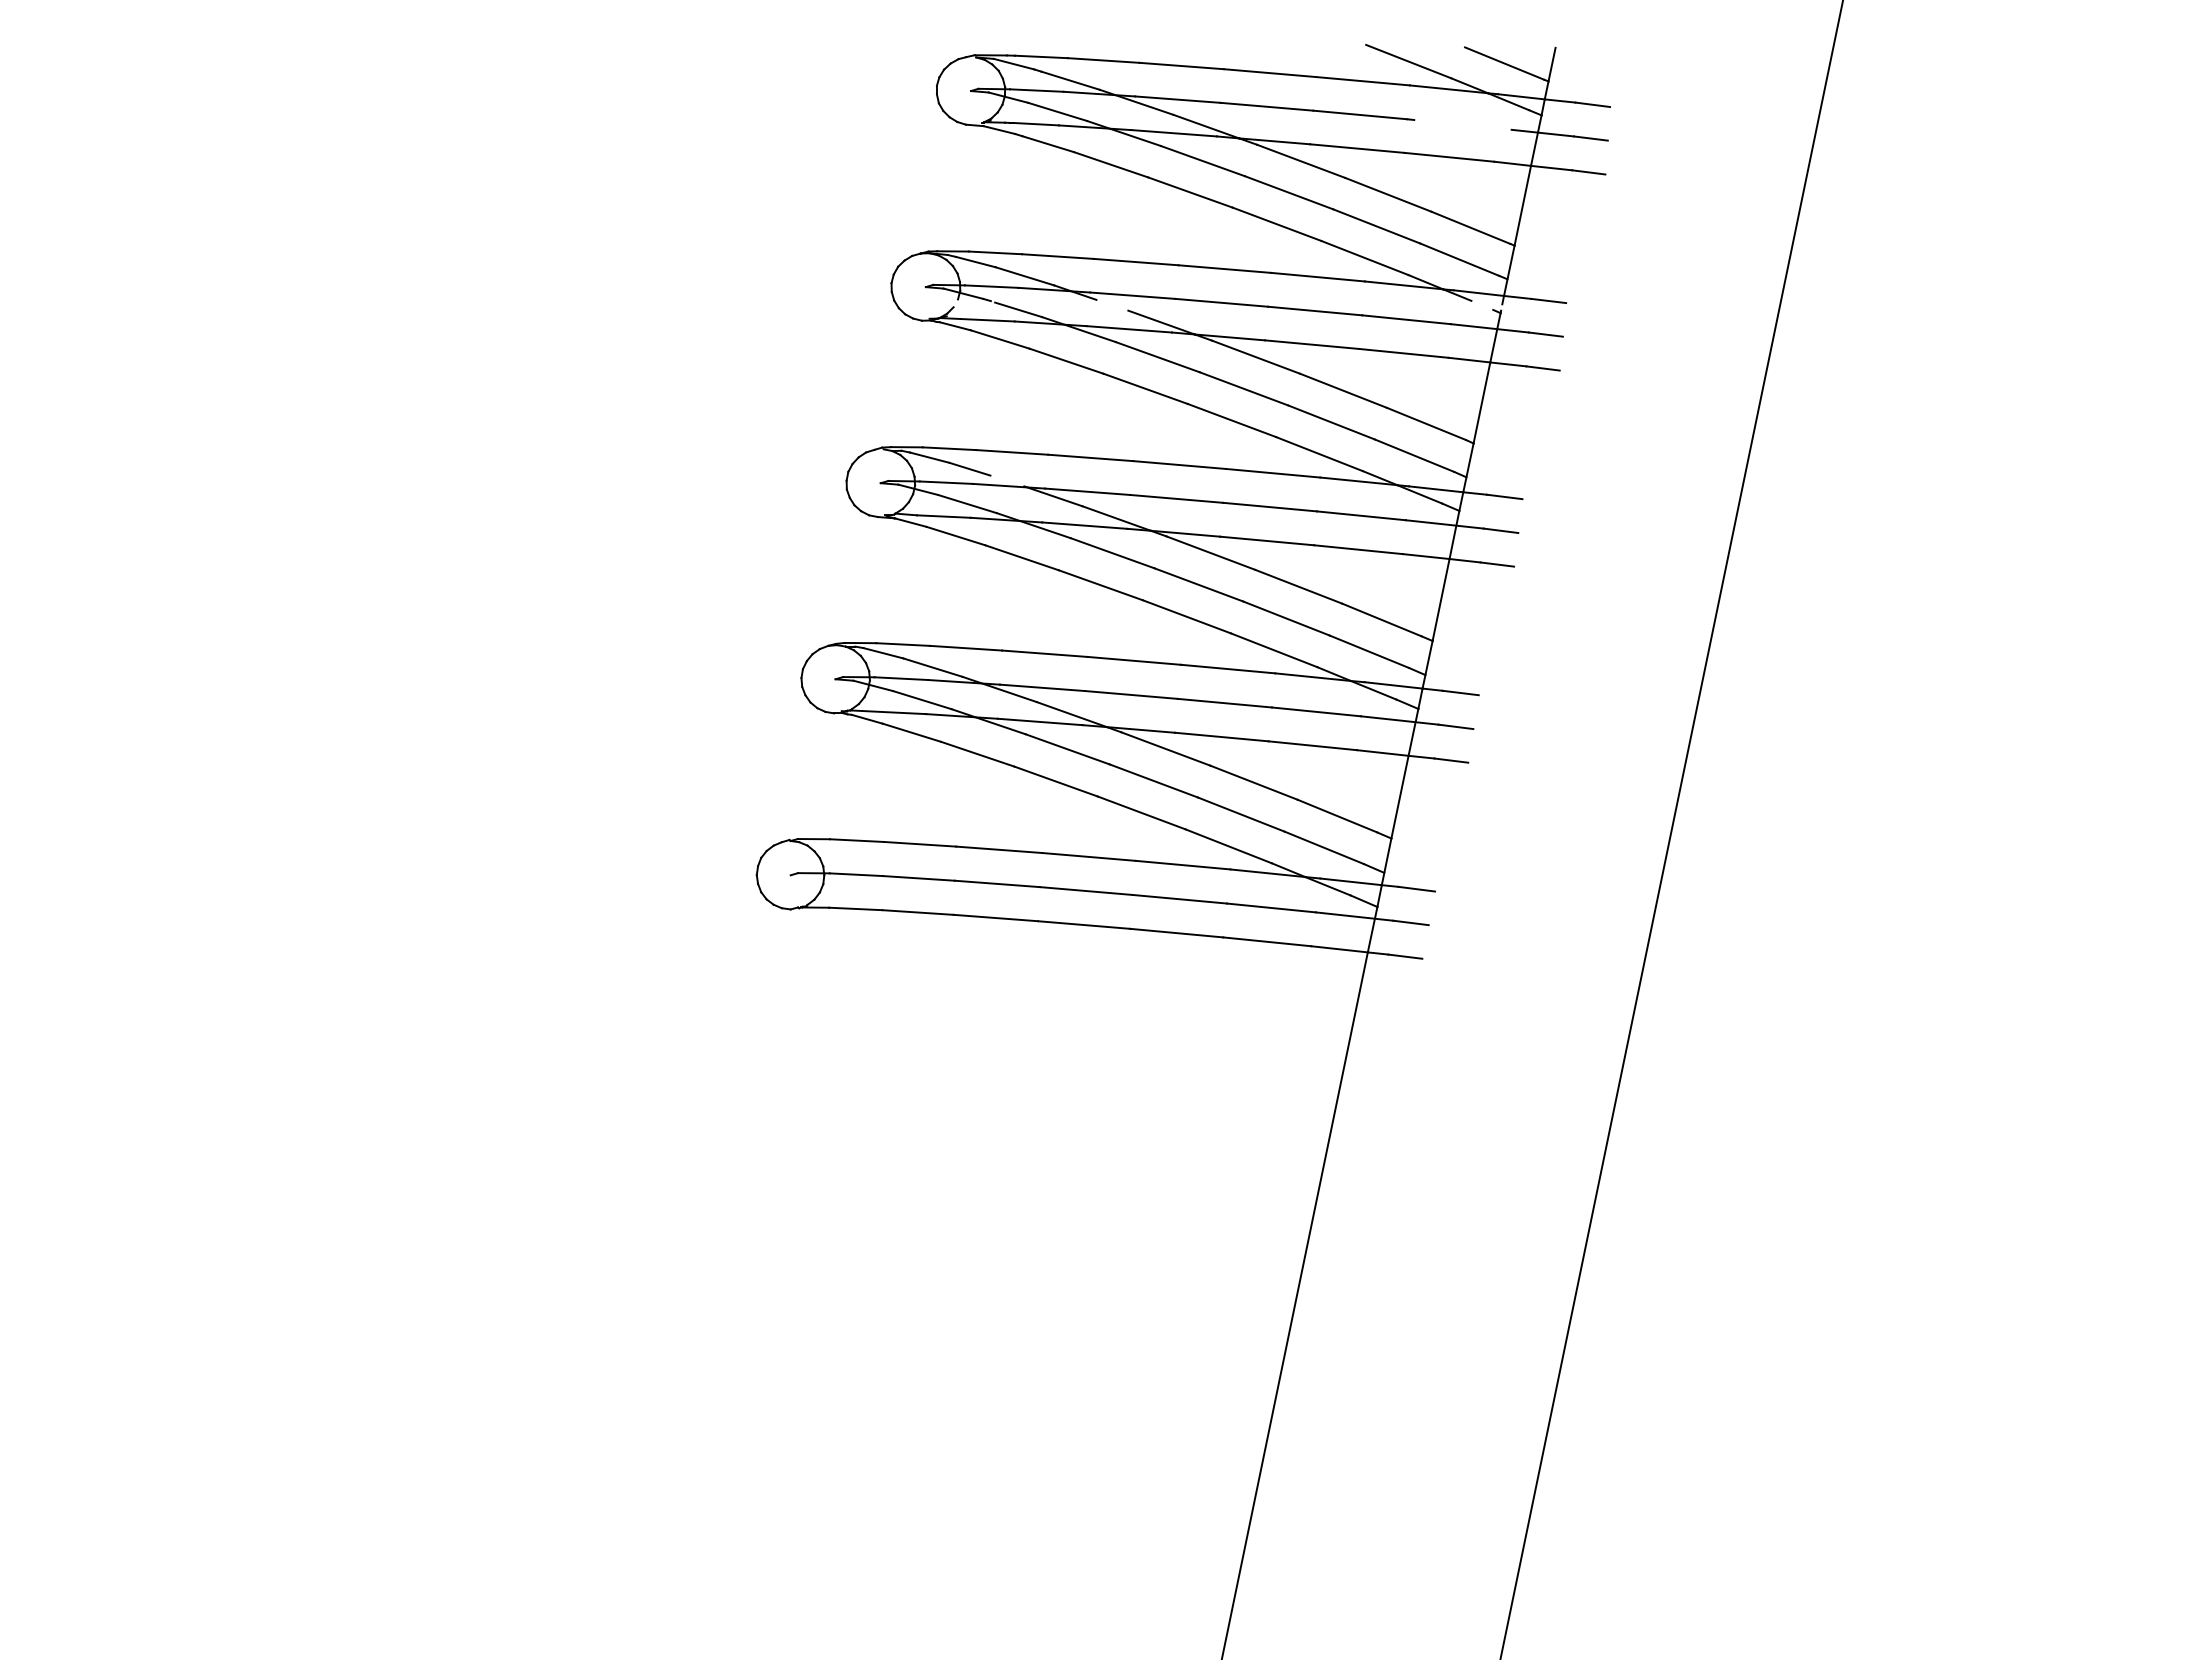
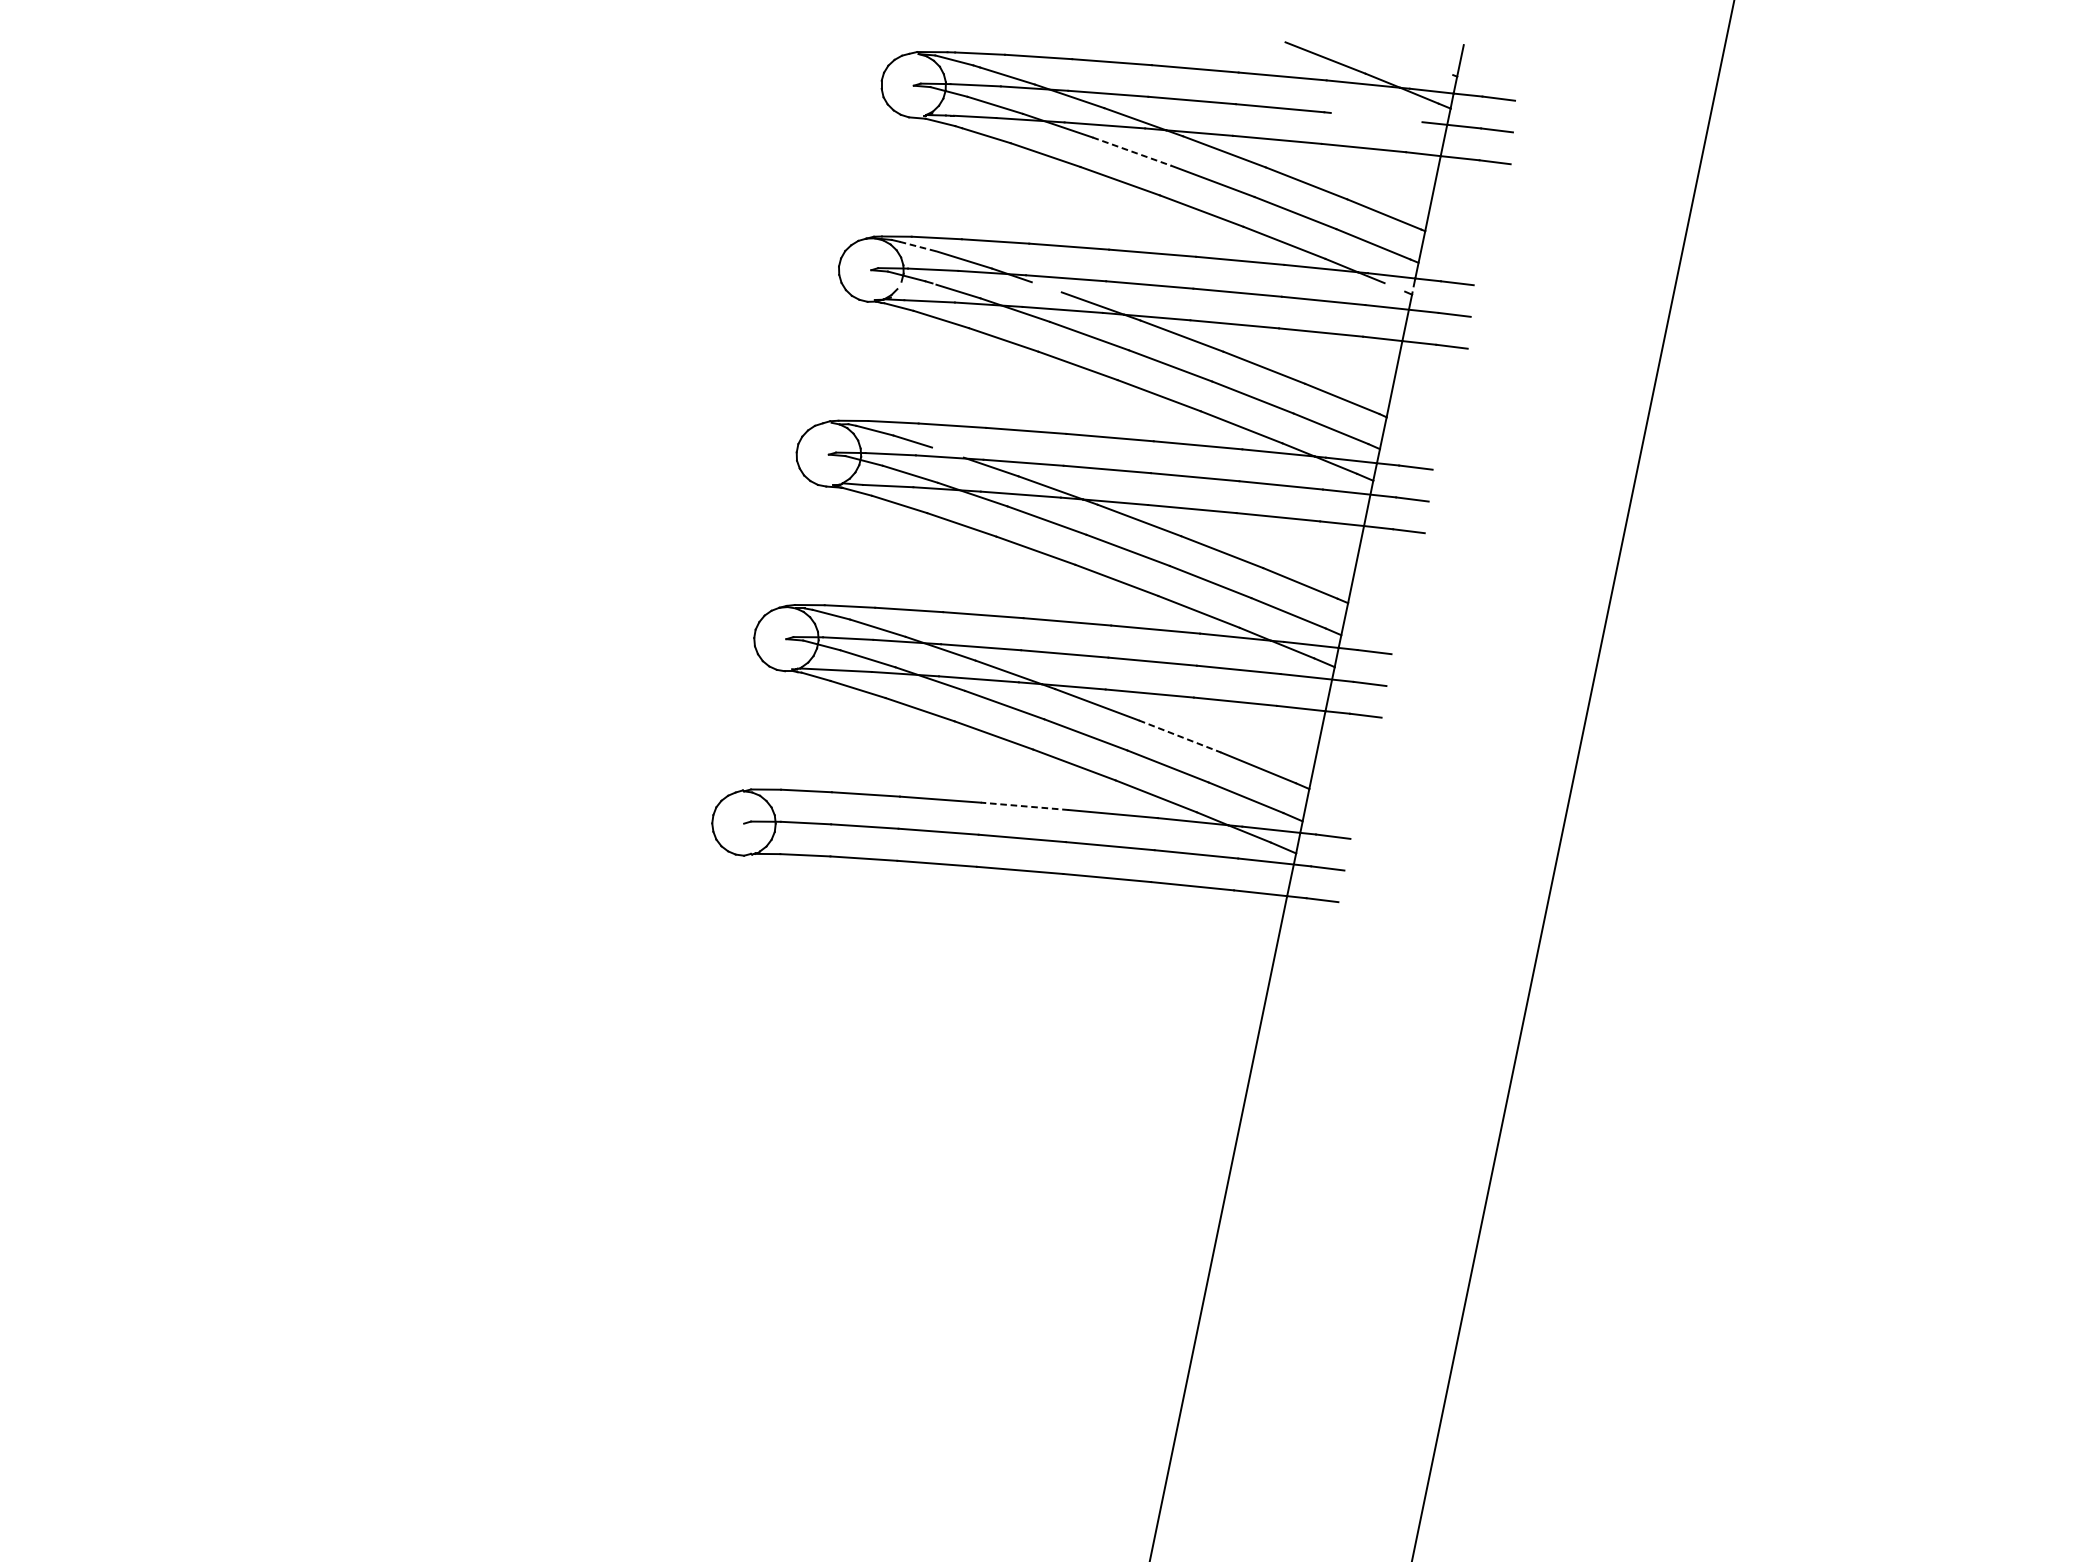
line: (1504, 63) -> (1415, 59), removed
line: (1202, 161) -> (1131, 152), solid -> dashed
line: (976, 262) -> (918, 247), solid -> dashed
line: (1253, 782) -> (1179, 736), solid -> dashed
line: (1088, 856) -> (1024, 805), solid -> dashed

